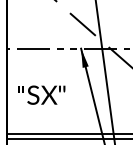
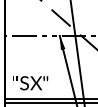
text: (41, 95) -> (30, 83), moved

